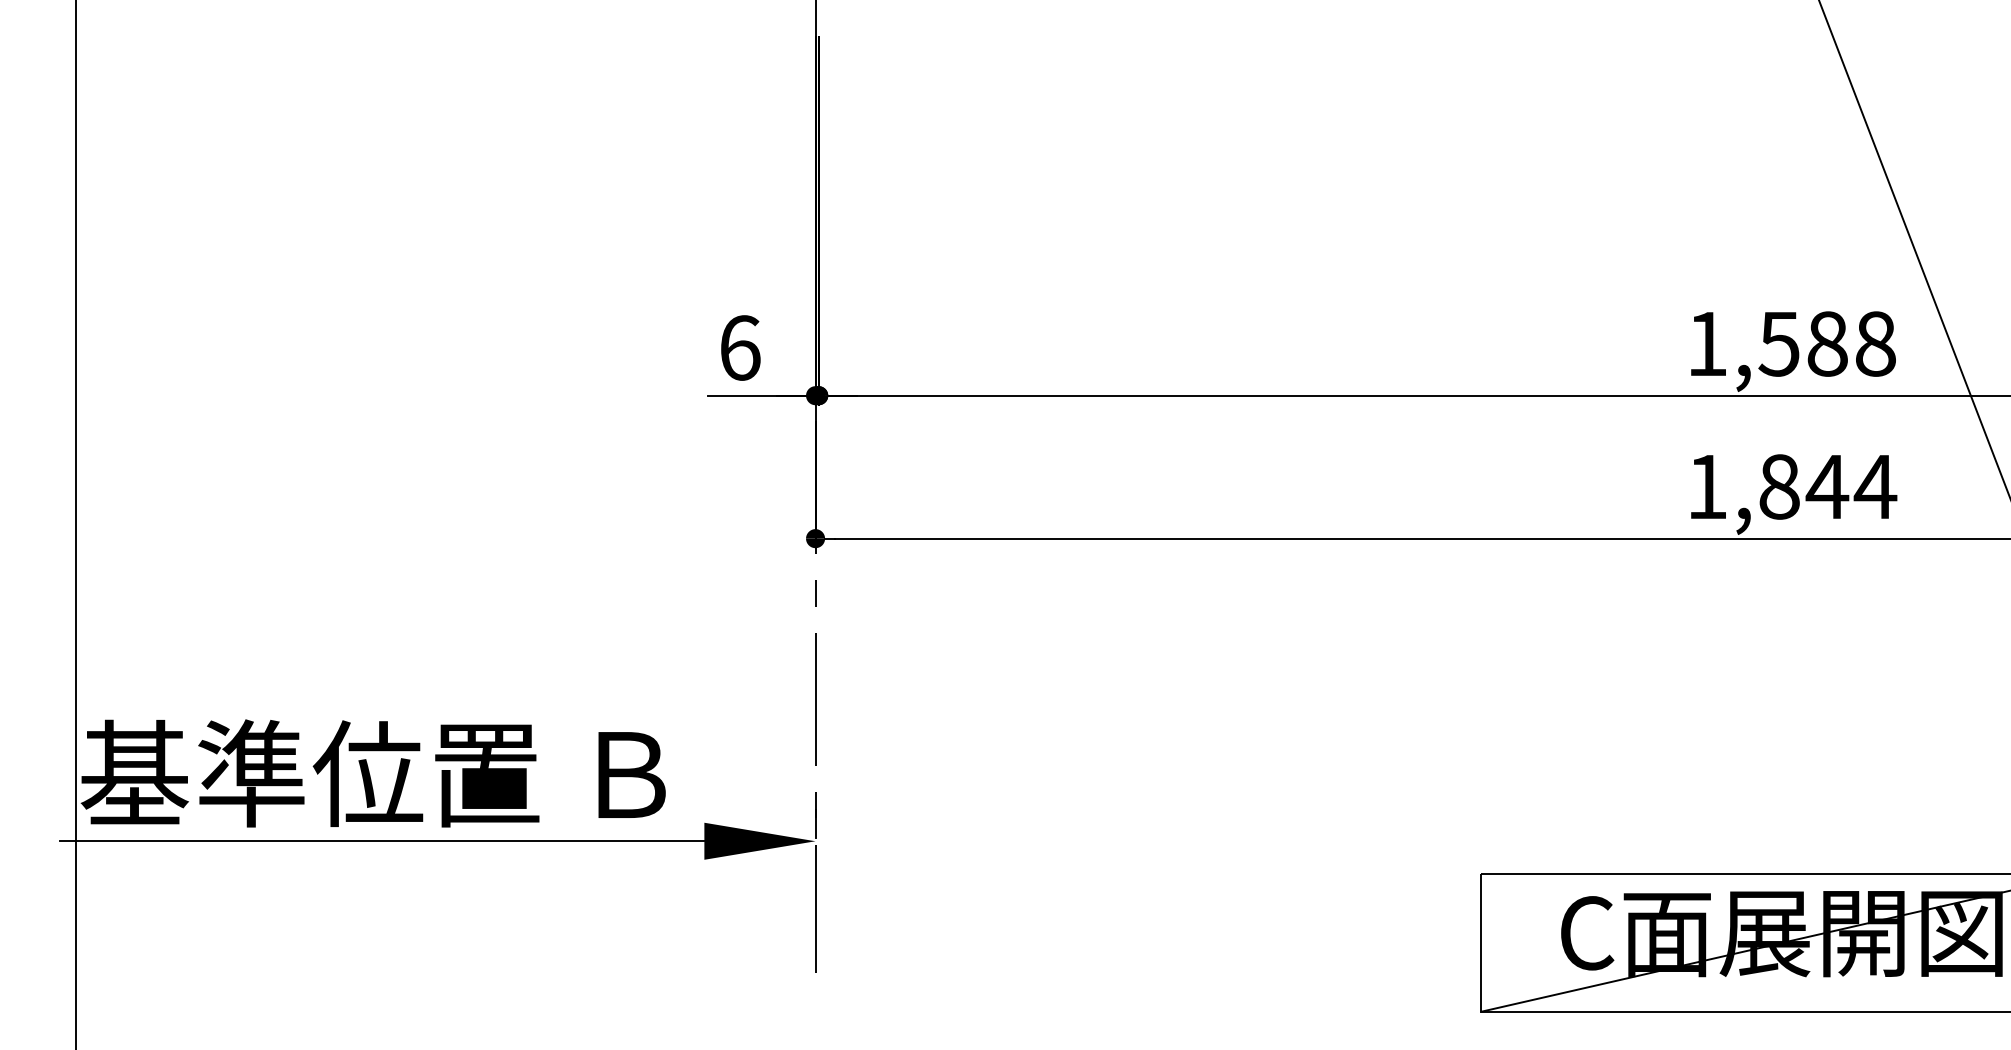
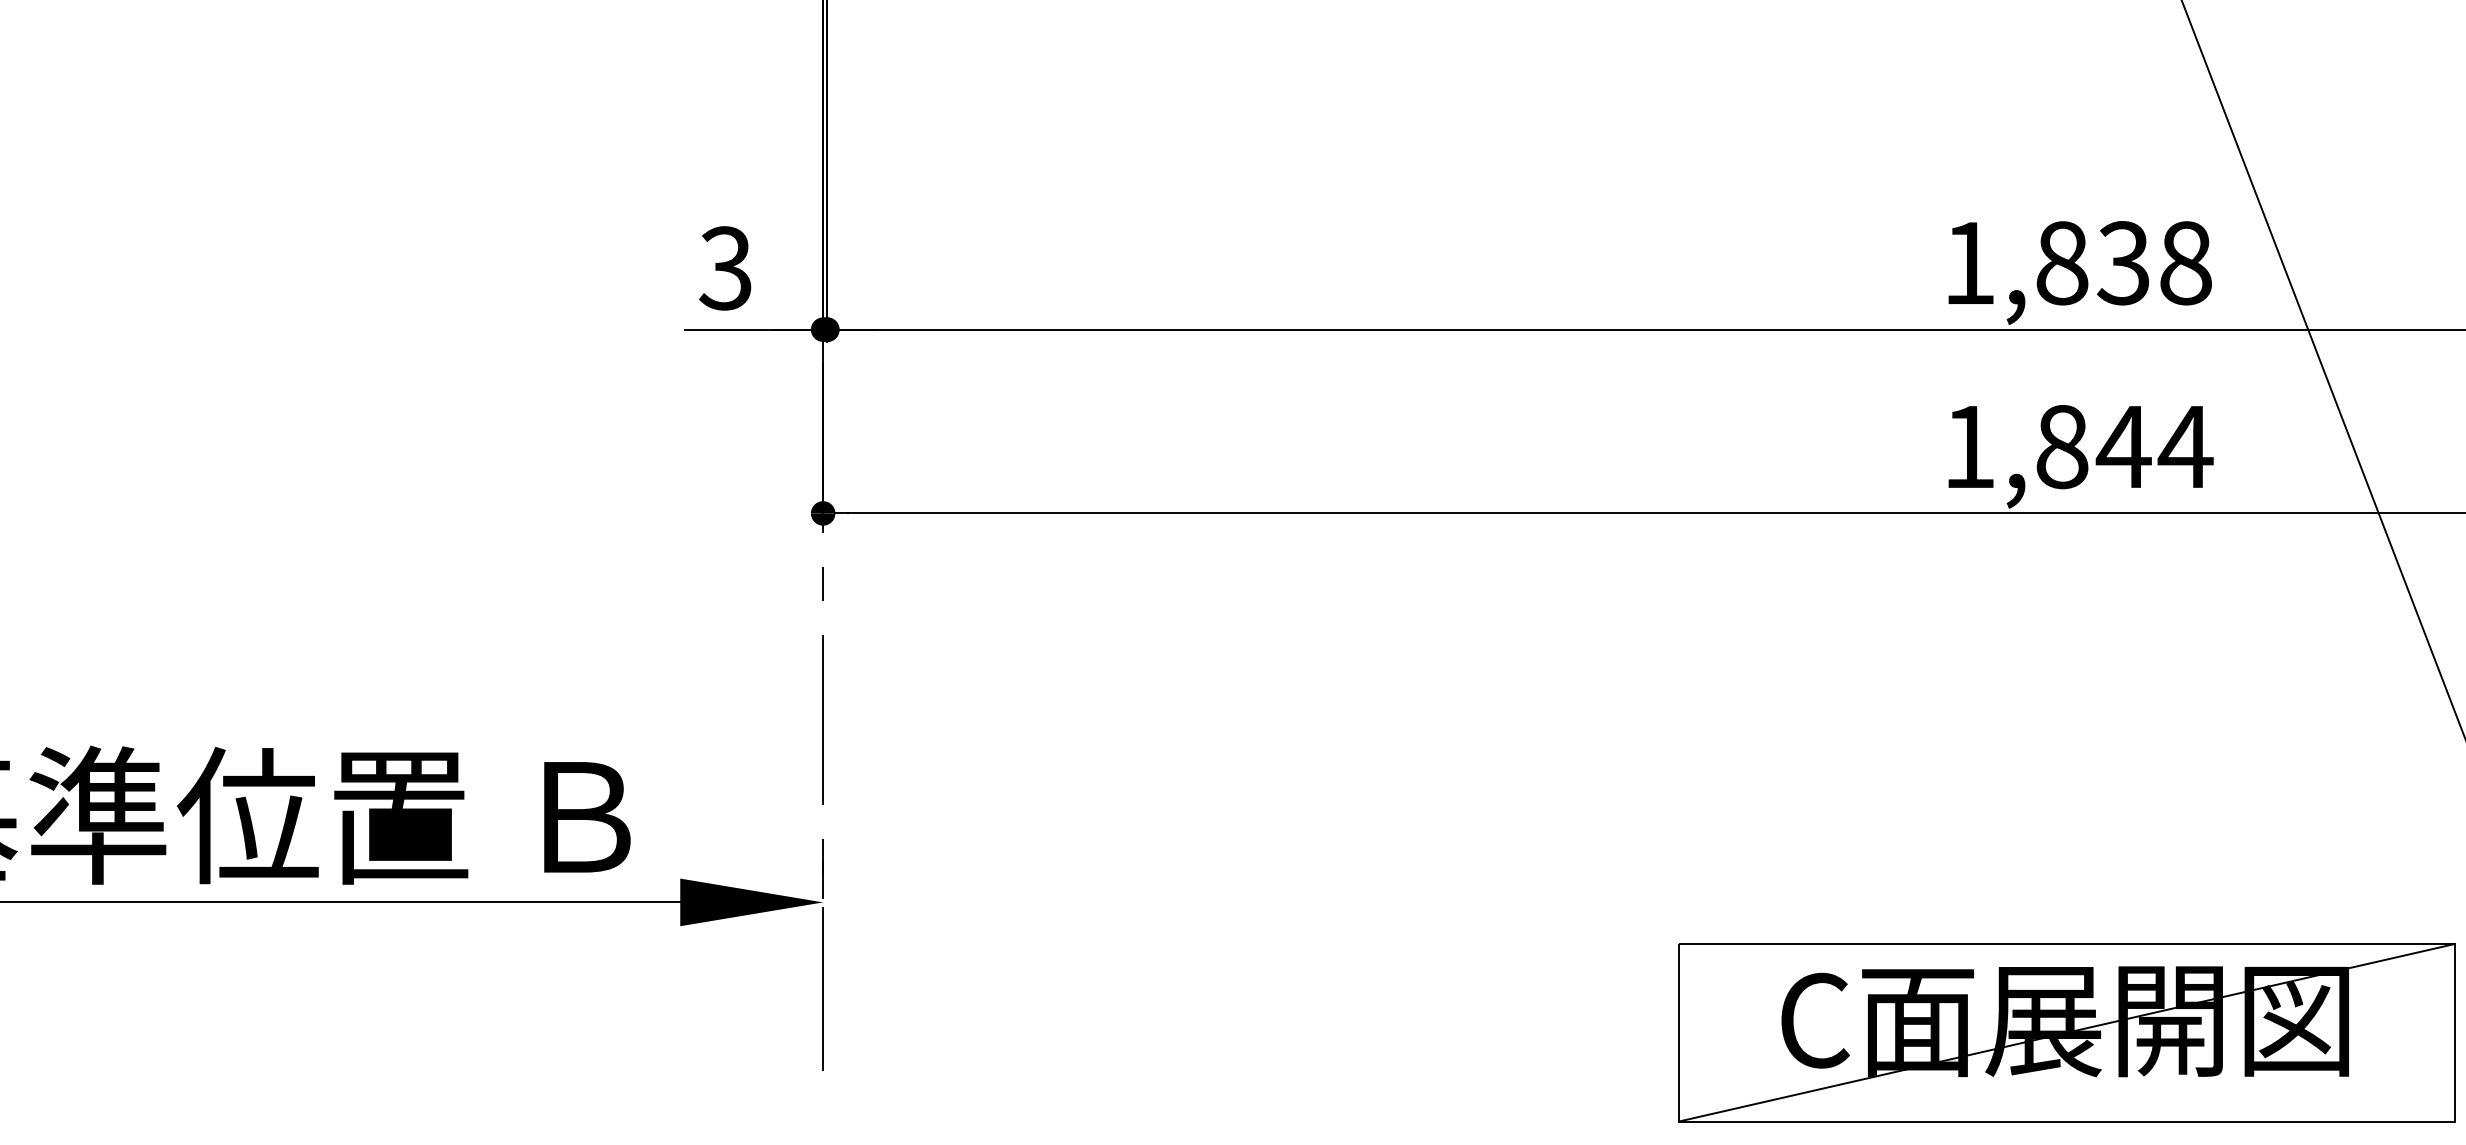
text: (1802, 343) -> (2091, 262), 1,588 -> 1,838
text: (739, 347) -> (725, 267), 6 -> 3

